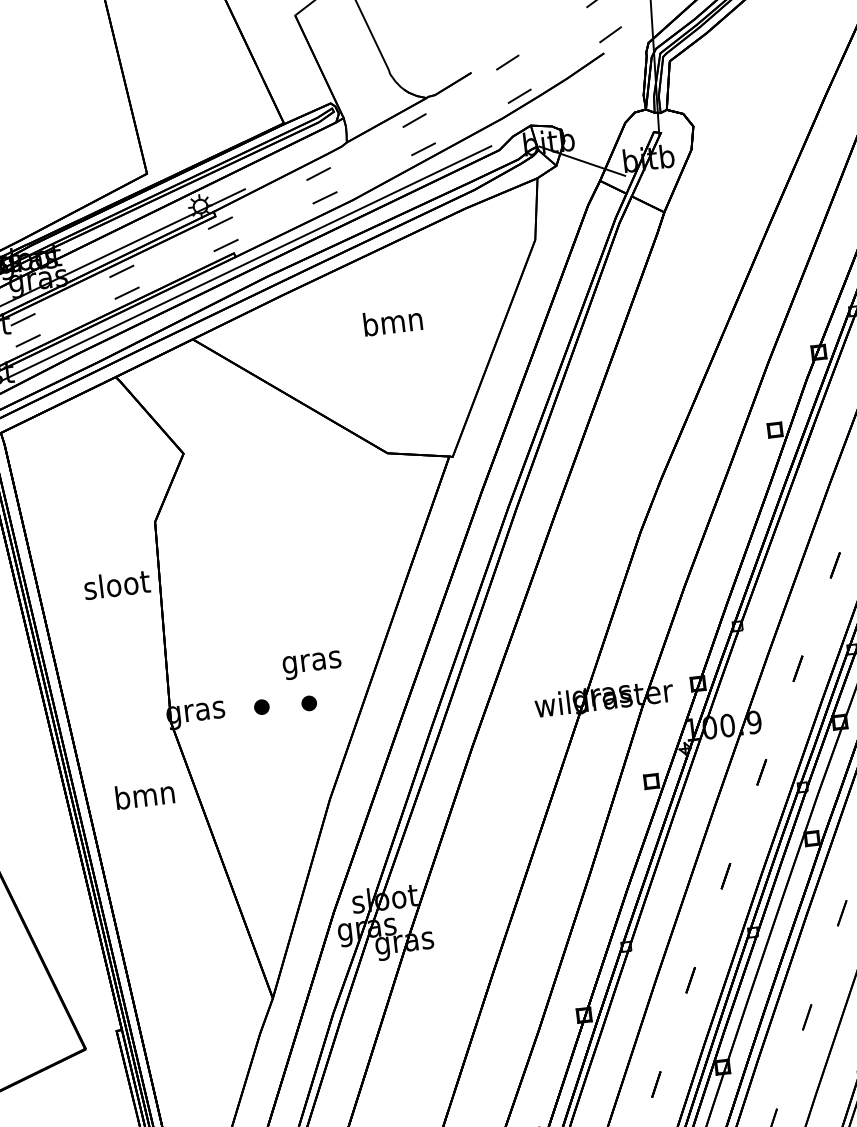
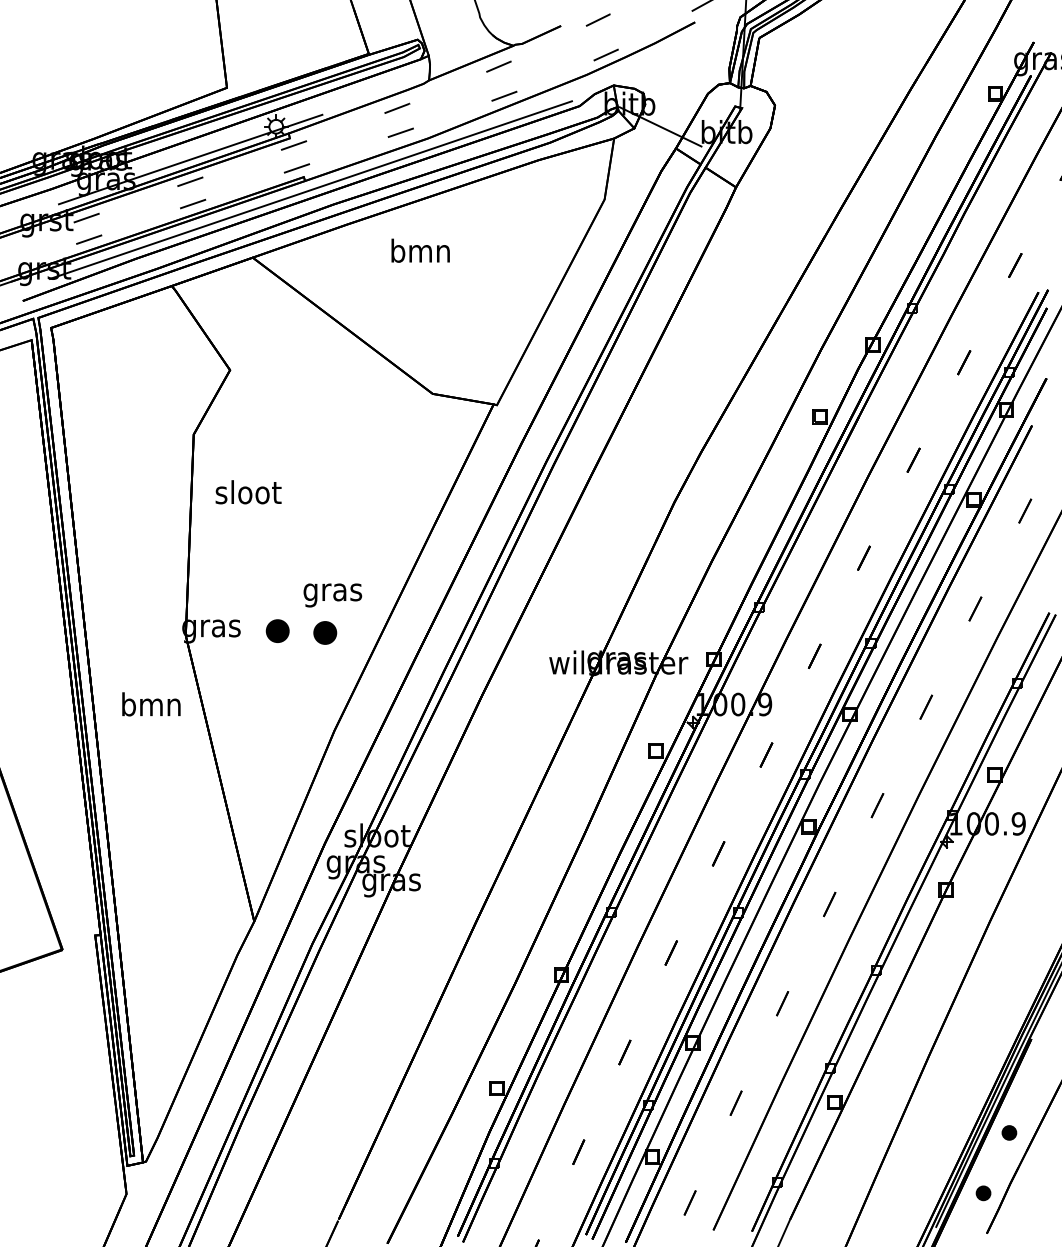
text: (392, 321) -> (420, 250), moved
text: (117, 584) -> (248, 492), moved
part: (309, 702) -> (325, 632), size x1.6
part: (261, 706) -> (277, 630), size x1.6

